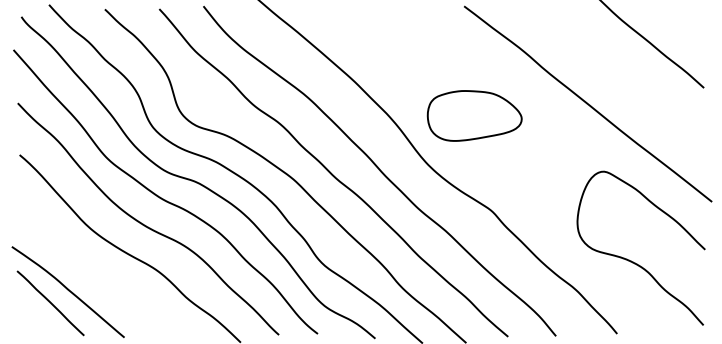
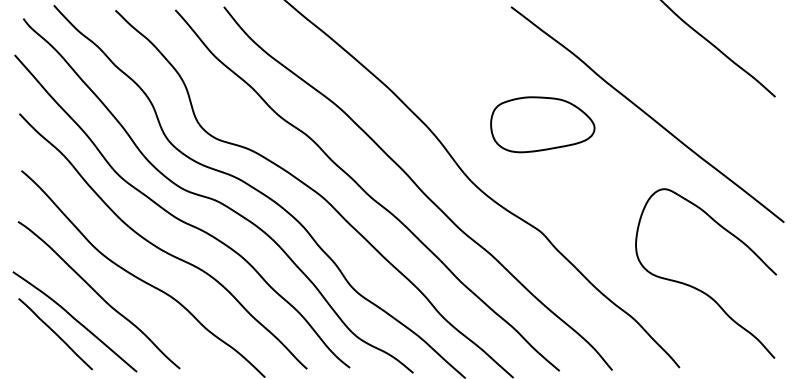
part: (474, 115) -> (542, 124), moved
curve: (89, 268) -> (98, 295), added

